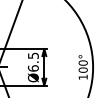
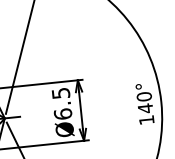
text: (82, 70) -> (144, 109), 100° -> 140°

